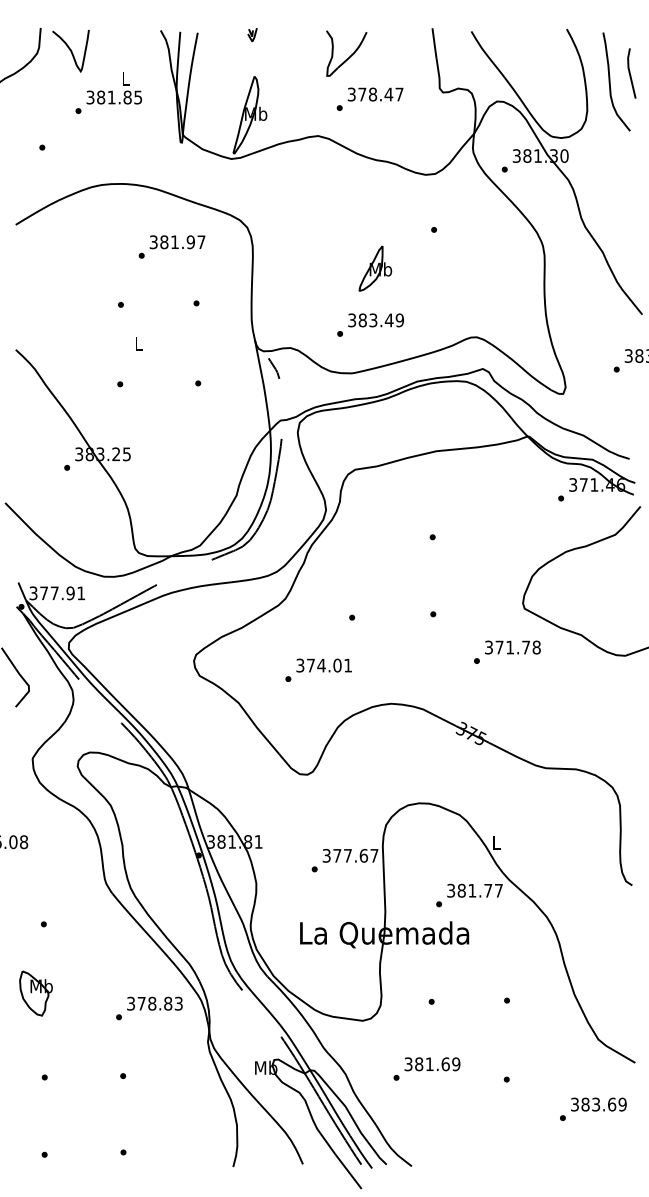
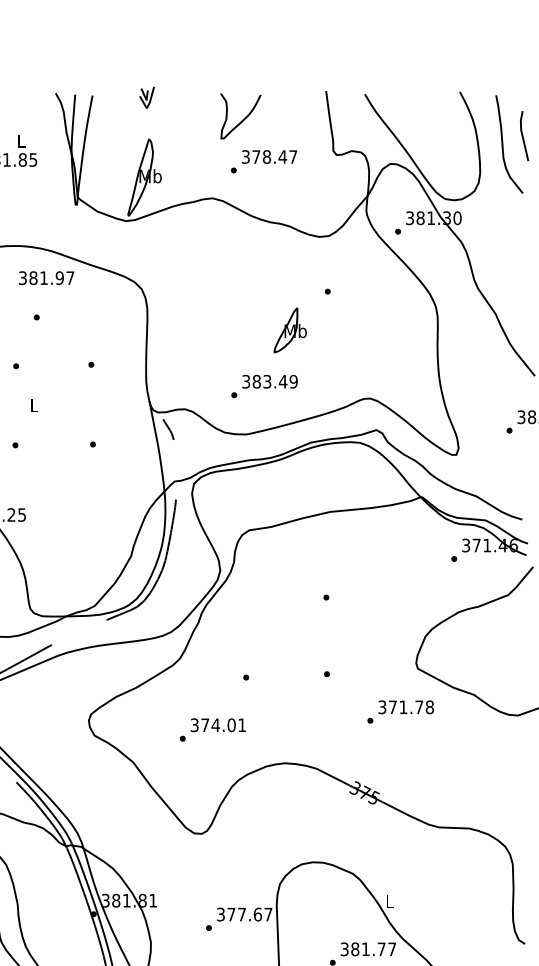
part: (252, 34) -> (147, 97), size x1.6
text: (177, 242) -> (46, 278), moved
part: (375, 268) -> (290, 330), moved

